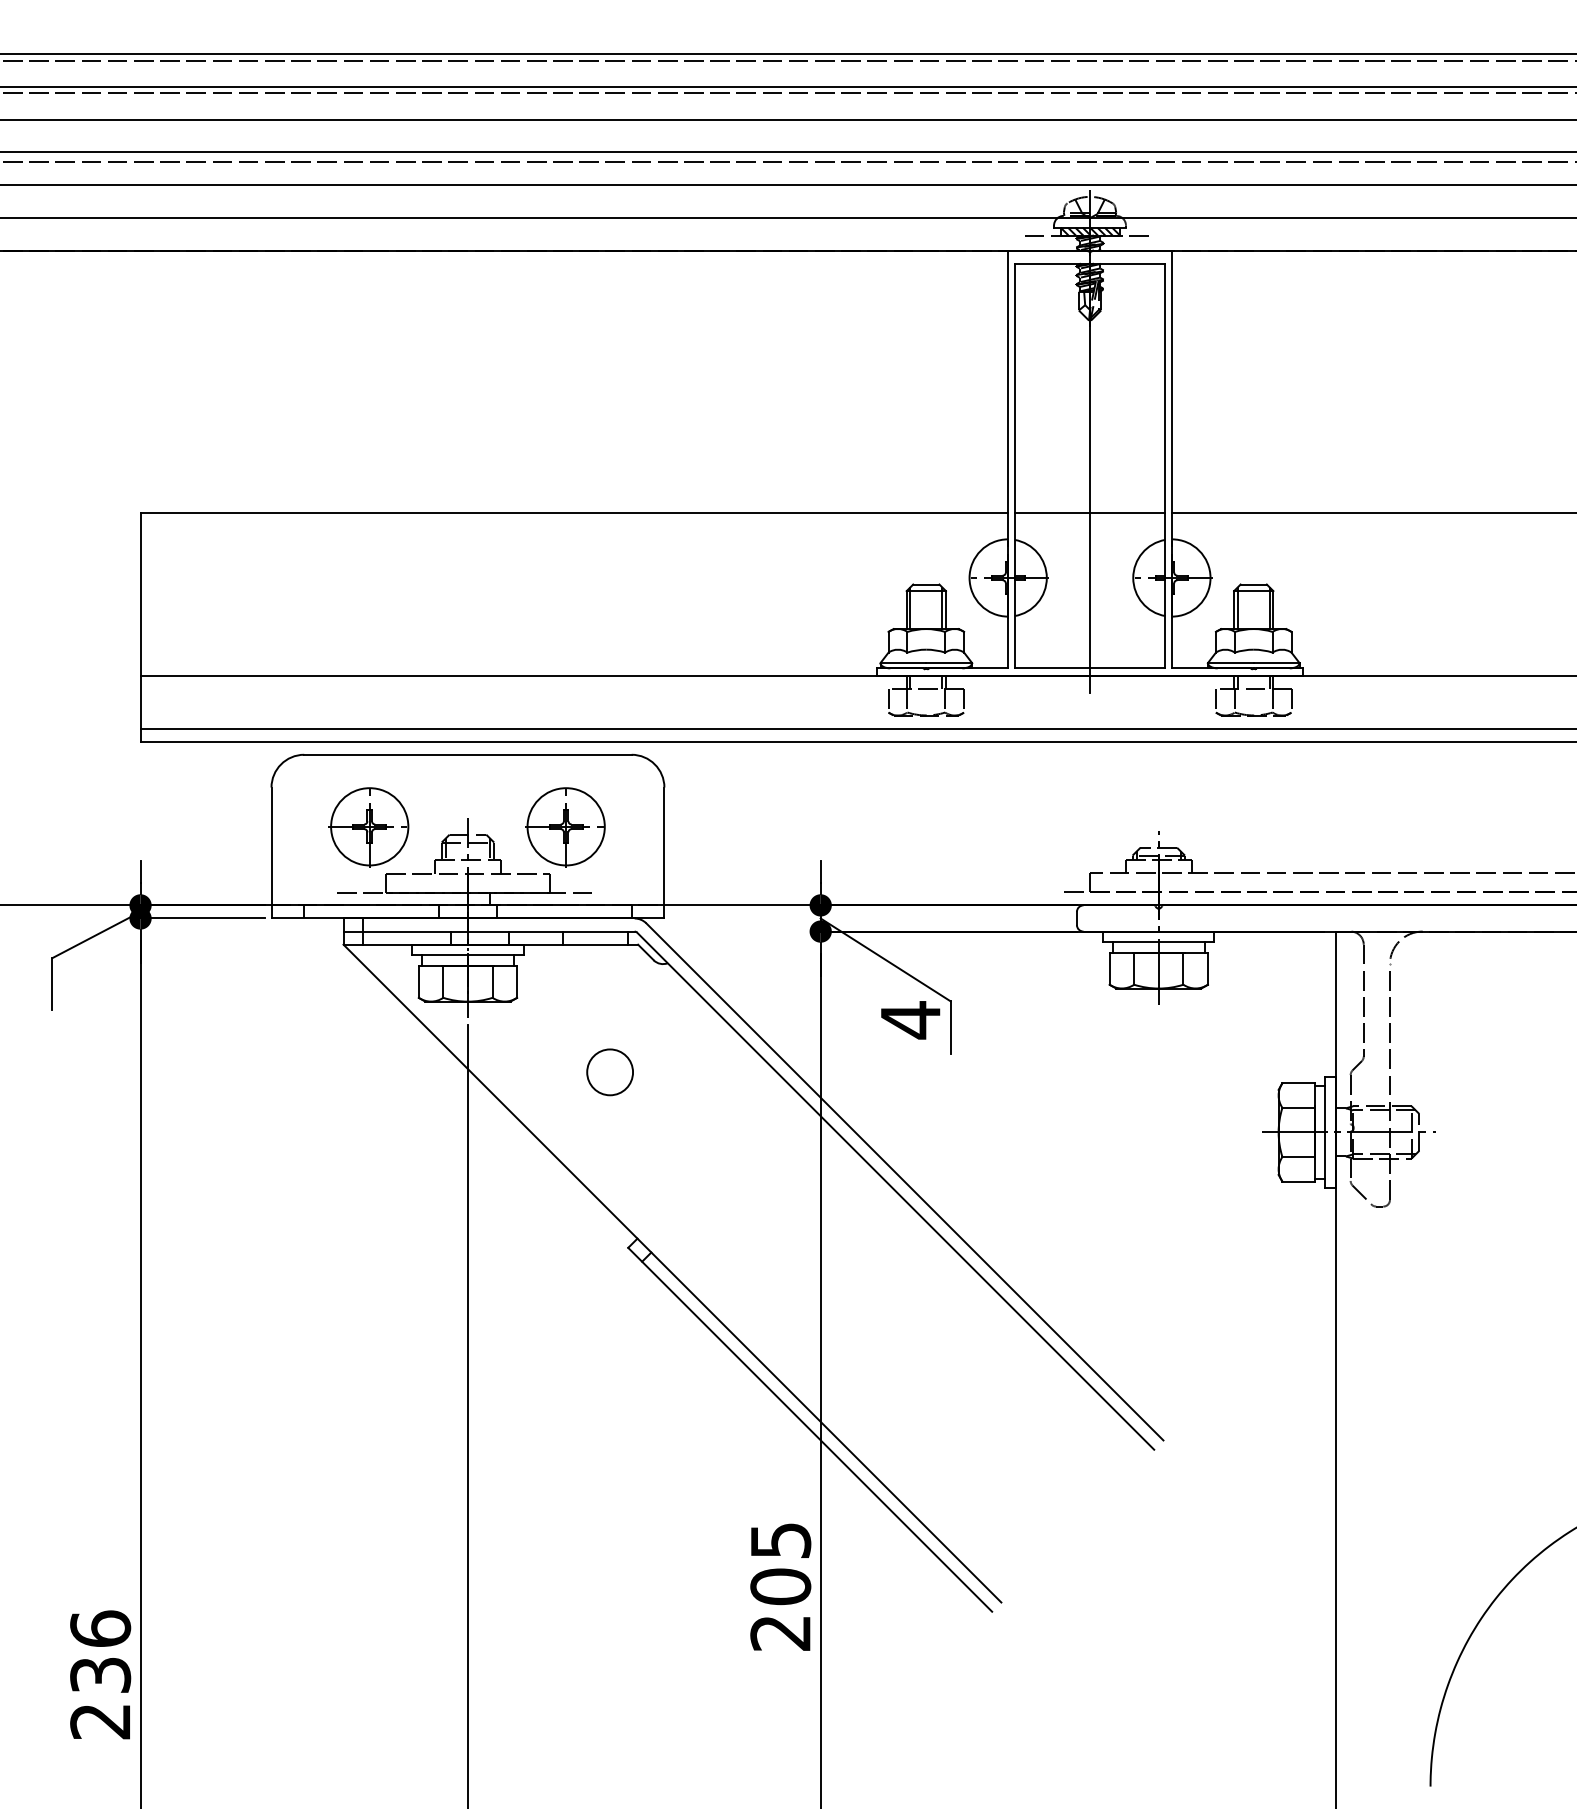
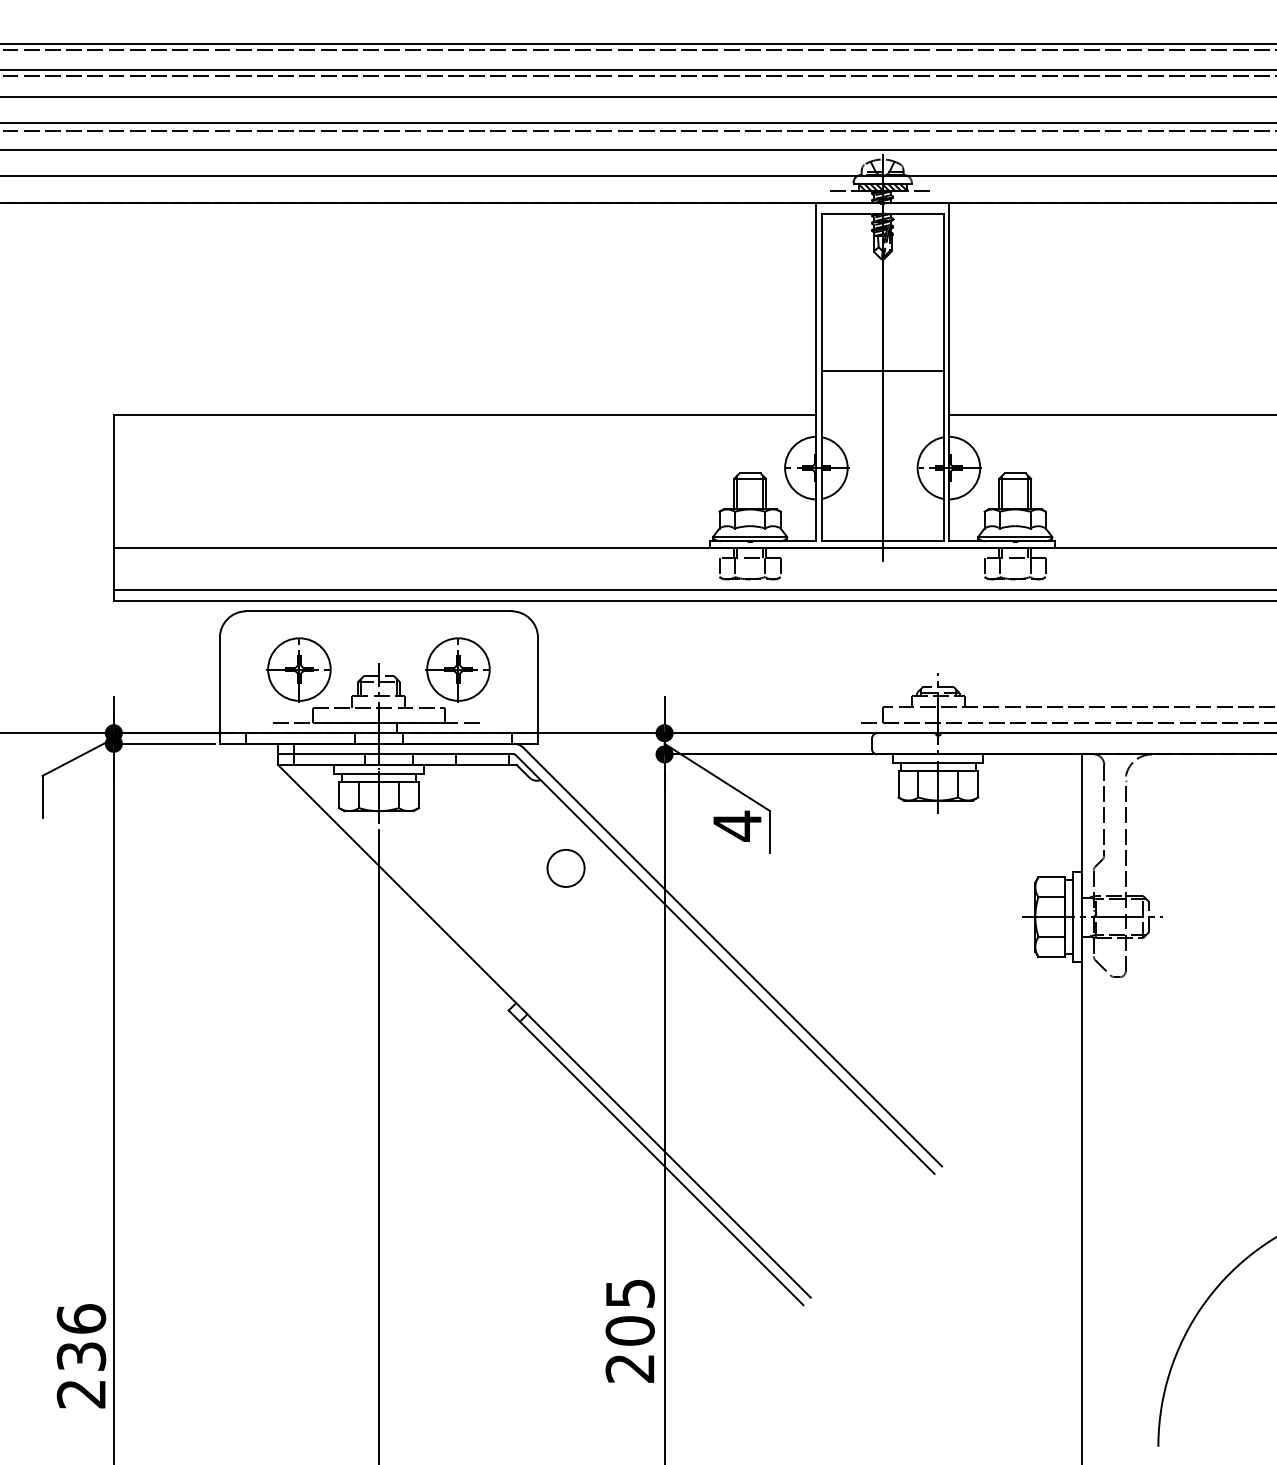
line: (1089, 513) -> (882, 371), moved
circle: (609, 1072) -> (565, 868), moved
text: (779, 1587) -> (629, 1331), moved

